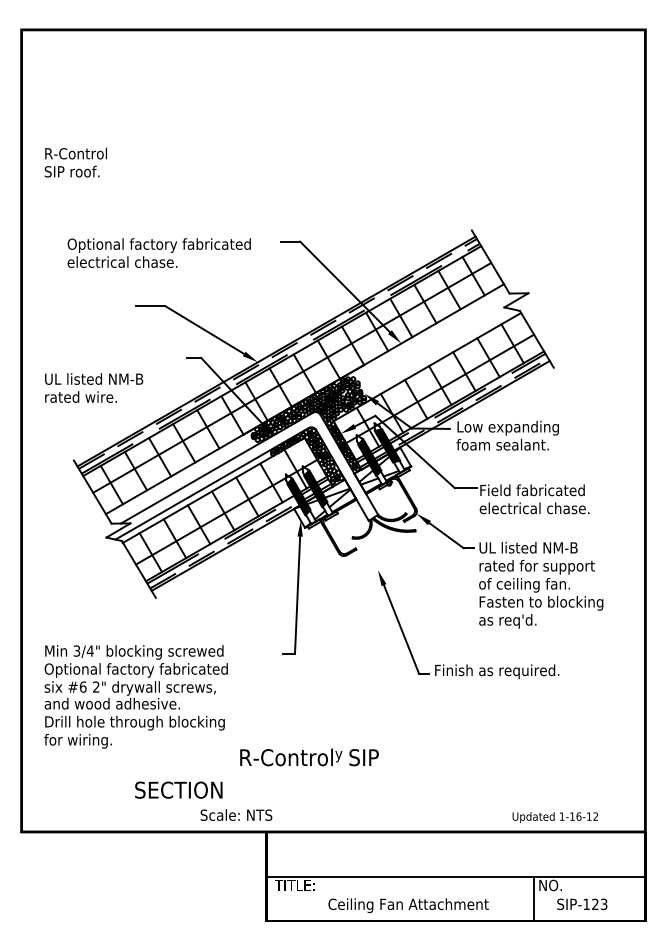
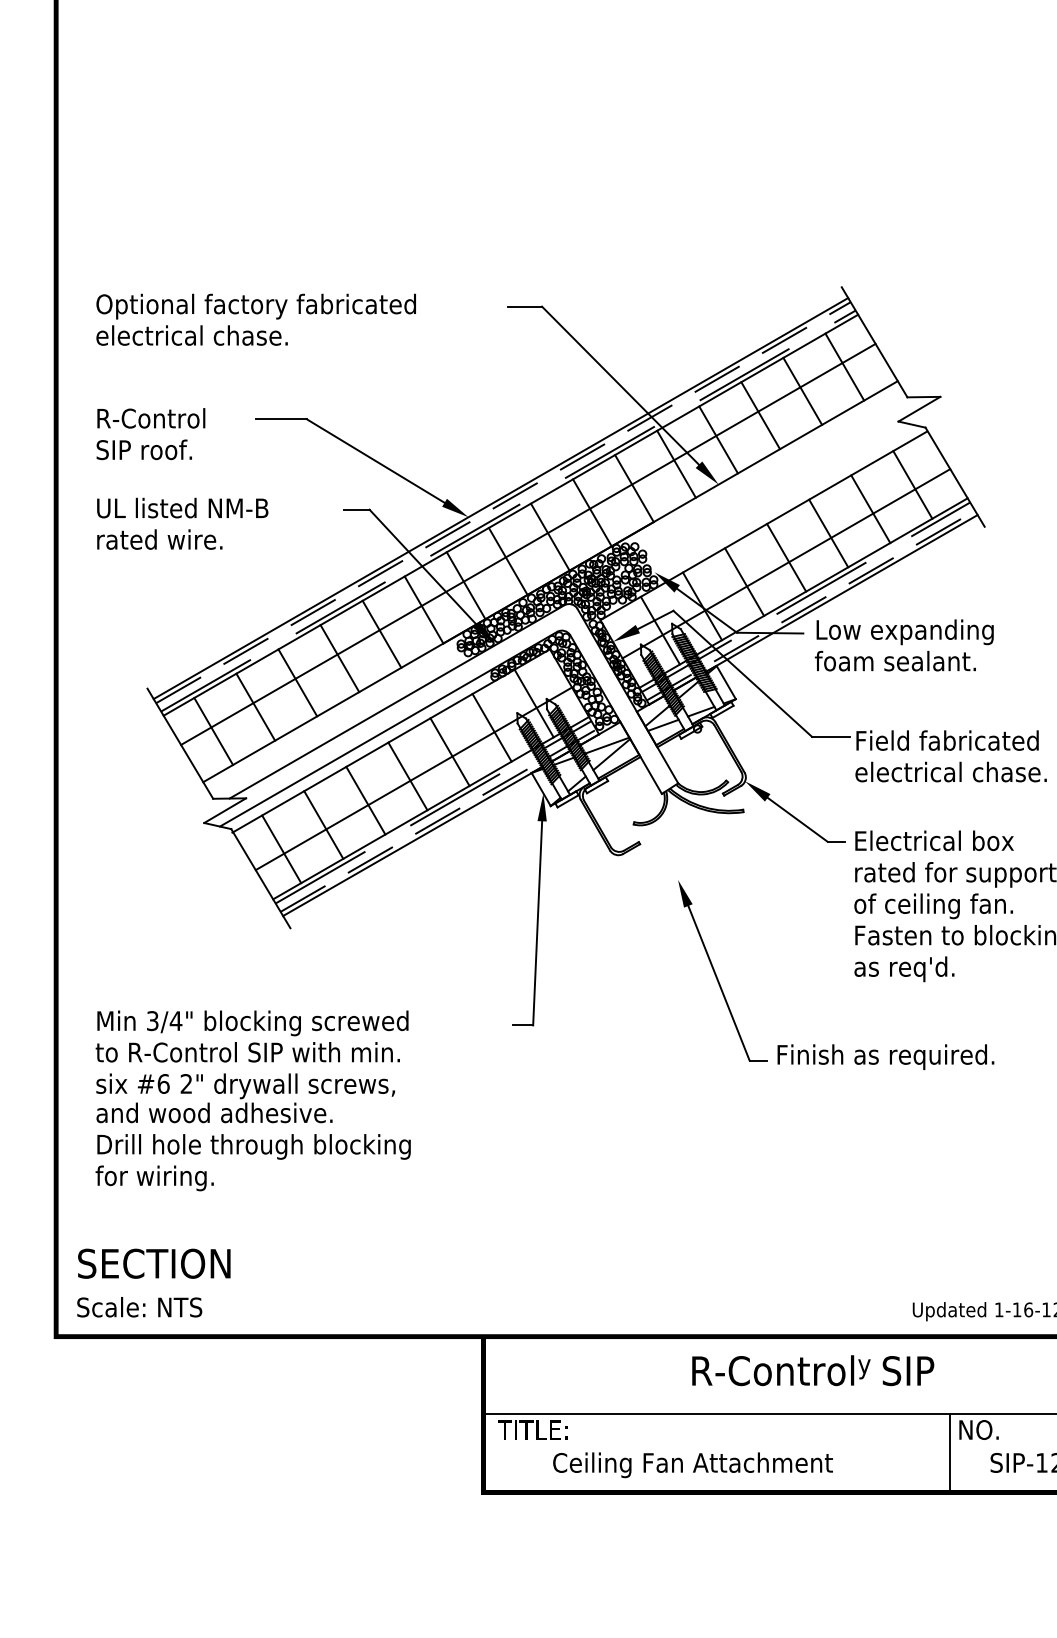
text: (75, 162) -> (150, 433), moved
text: (158, 252) -> (254, 318), moved
text: (94, 387) -> (183, 522), moved
text: (528, 547) -> (940, 840), UL listed NM-B -> Electrical box
text: (135, 670) -> (254, 1054), Optional factory fabricated -> to R-Control SIP with min.
text: (309, 757) -> (813, 1370), moved
text: (178, 789) -> (153, 1262), moved
text: (236, 814) -> (139, 1306), moved
text: (408, 905) -> (692, 1464), moved

